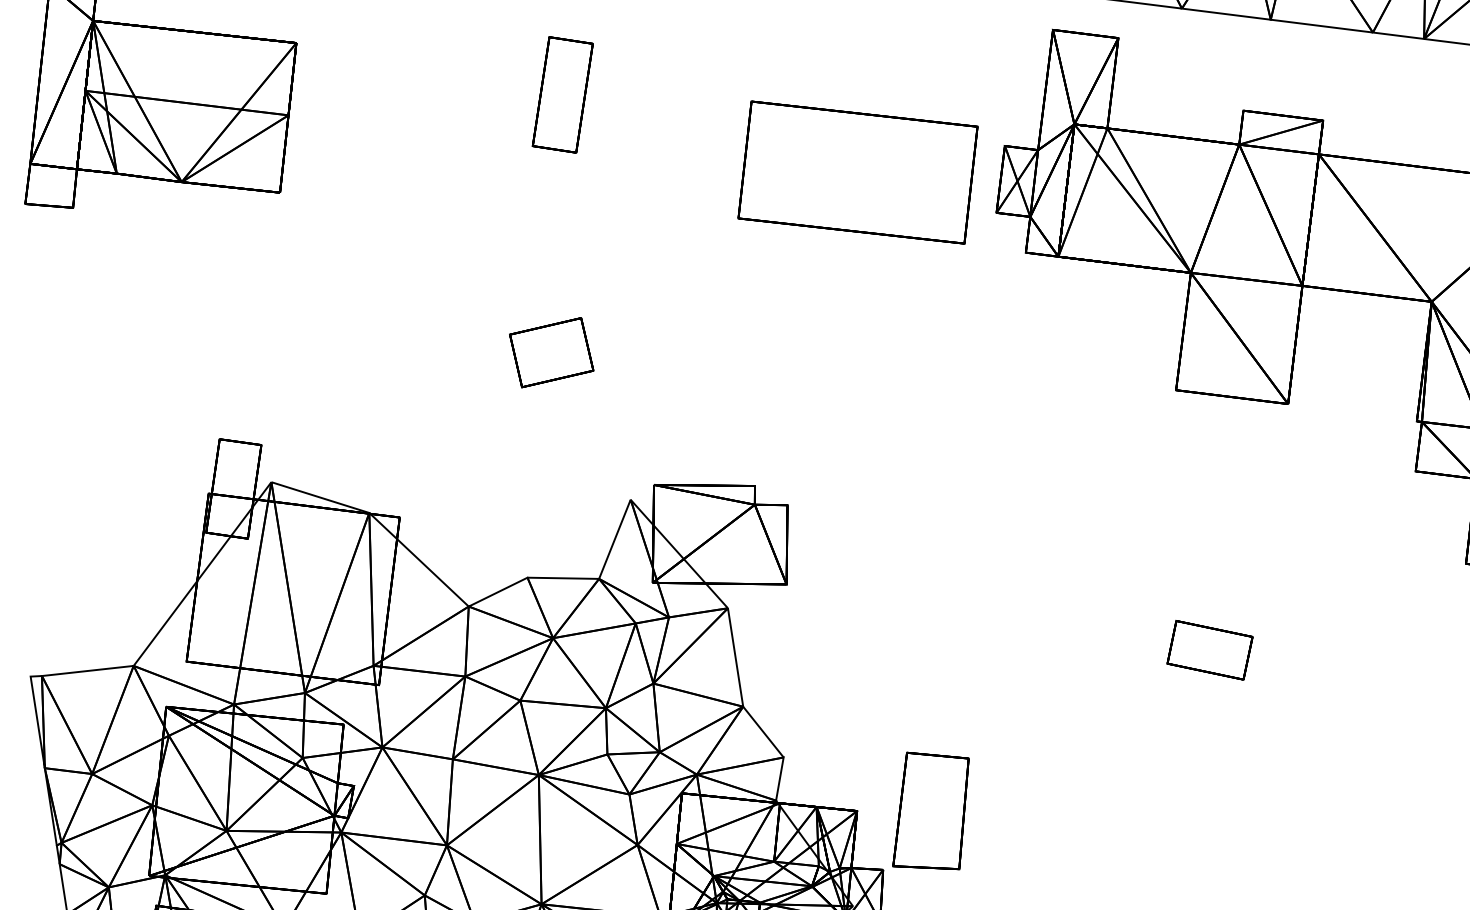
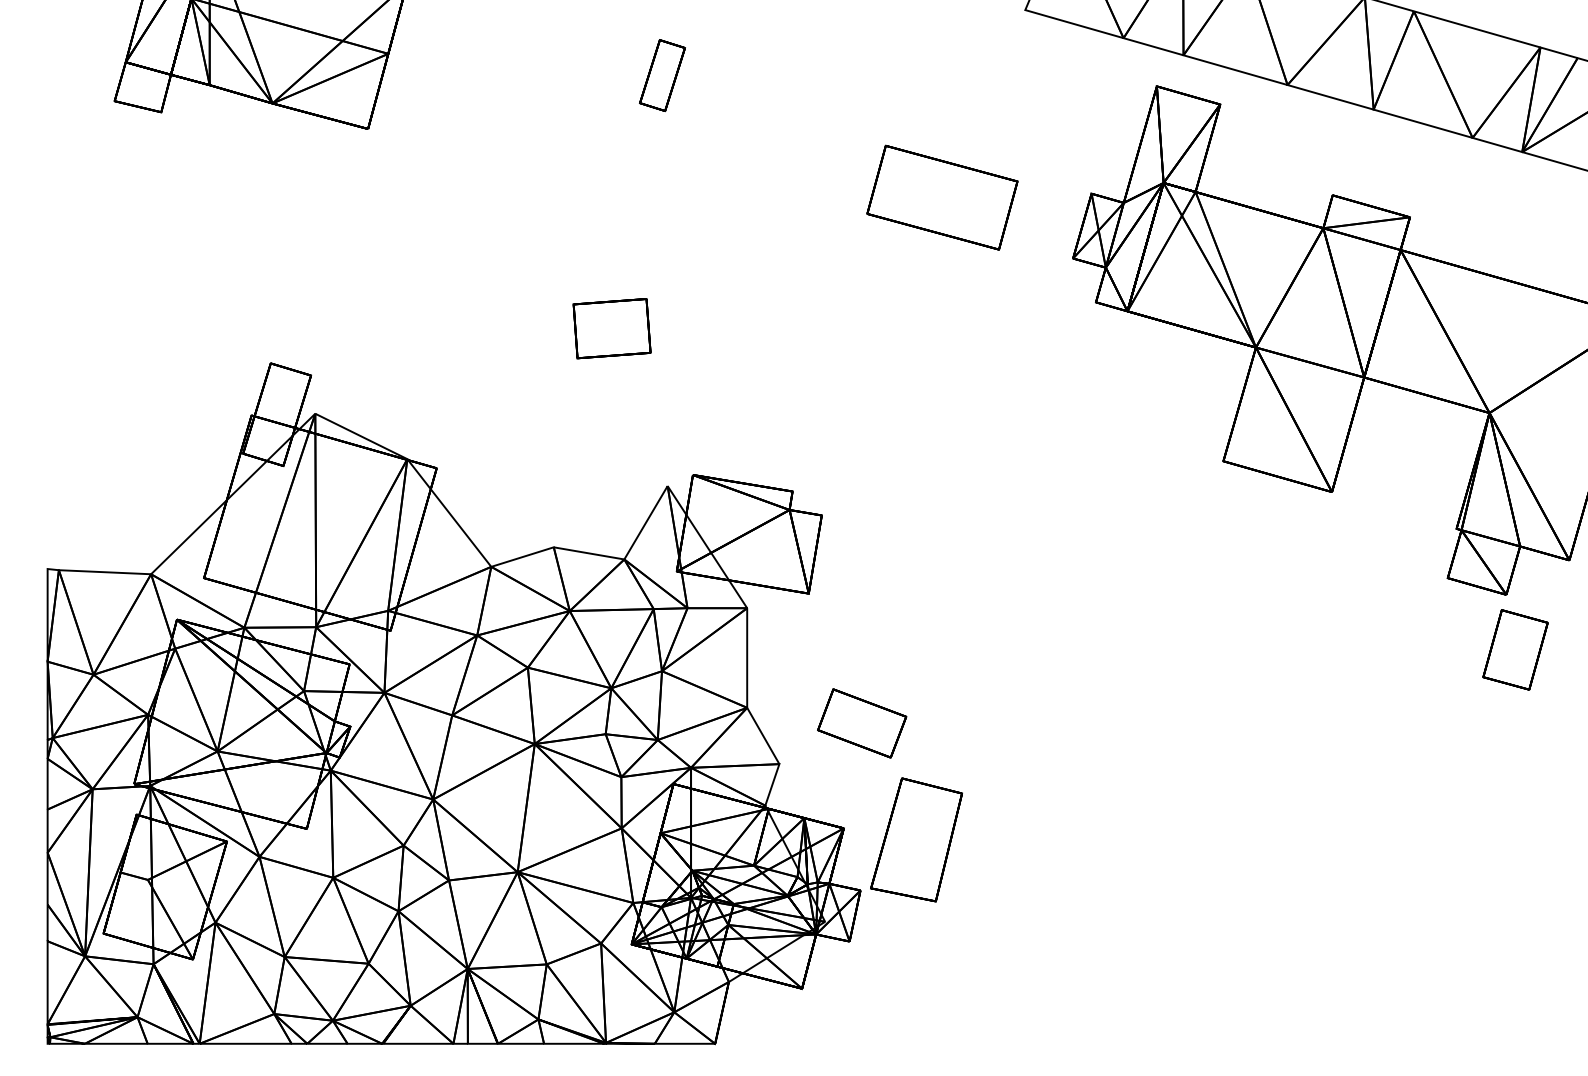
part: (562, 94) -> (662, 75), size x0.6
part: (858, 172) -> (942, 197), size x0.6
part: (1210, 650) -> (862, 723), moved

